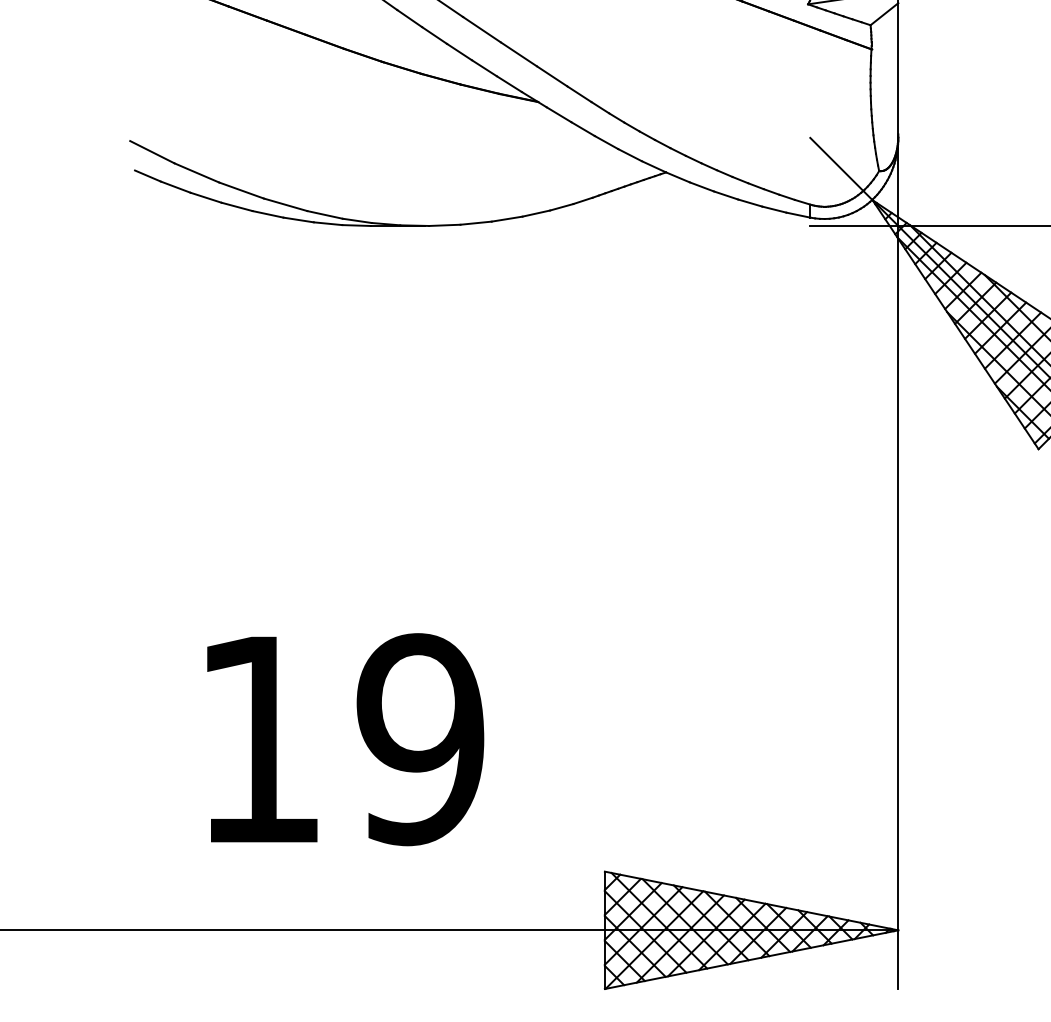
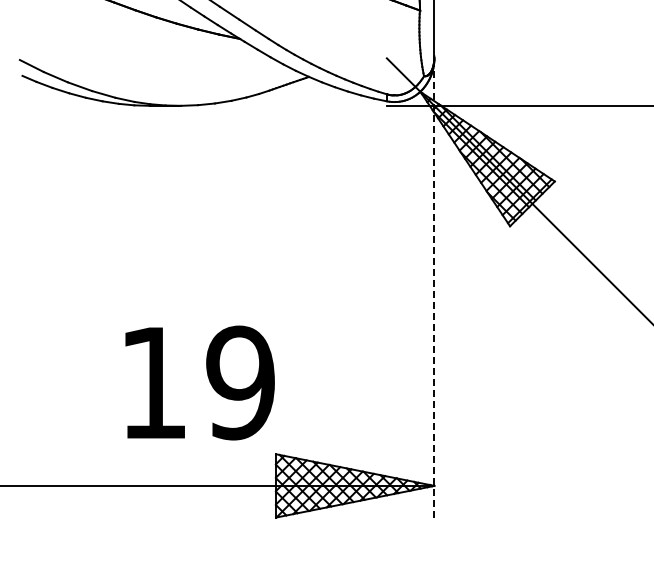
line: (898, 562) -> (434, 287), solid -> dashed
text: (344, 738) -> (199, 382), moved

